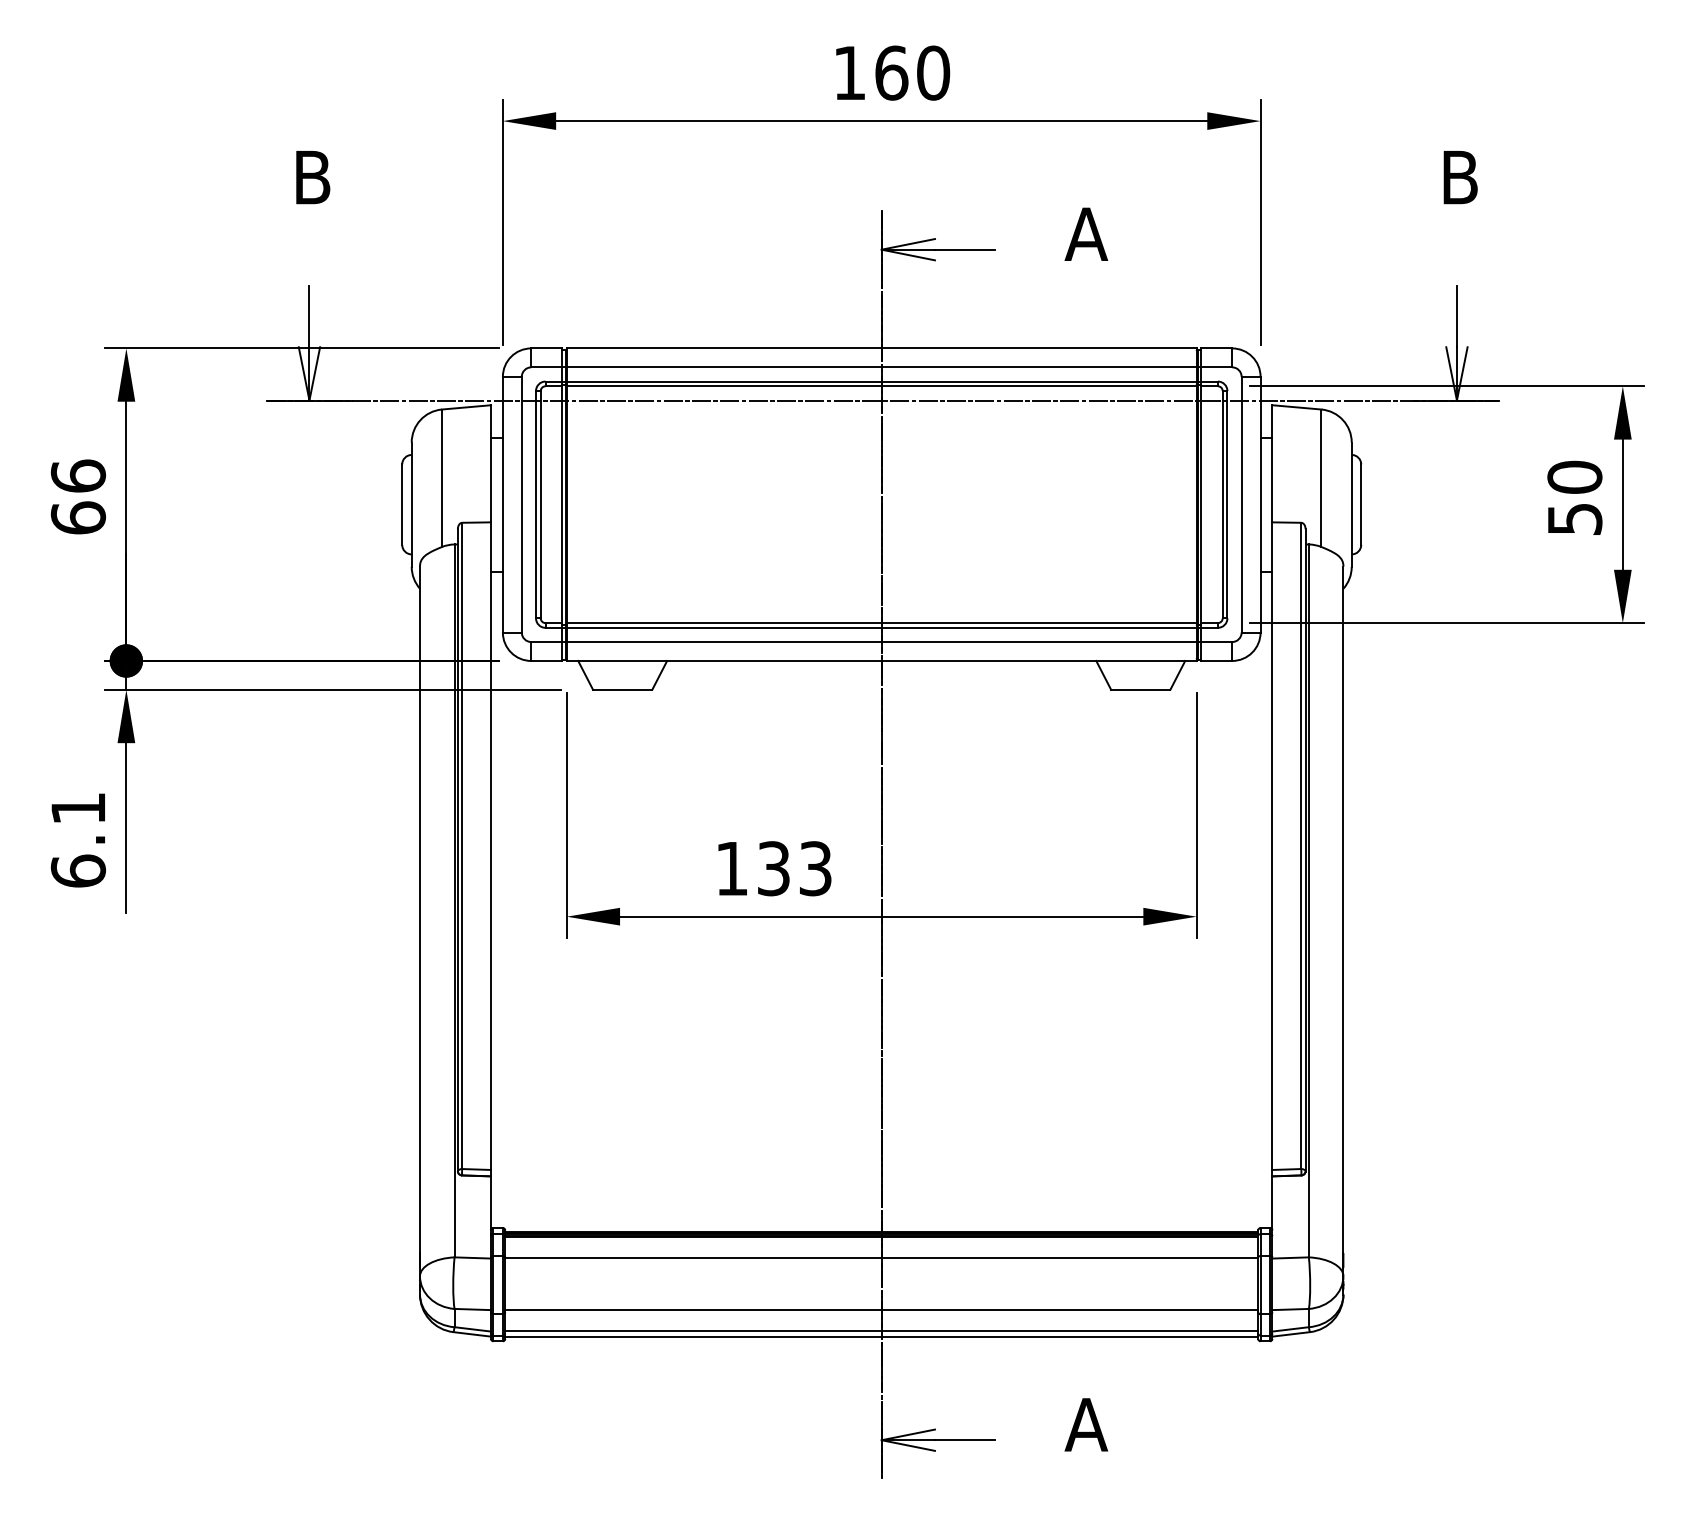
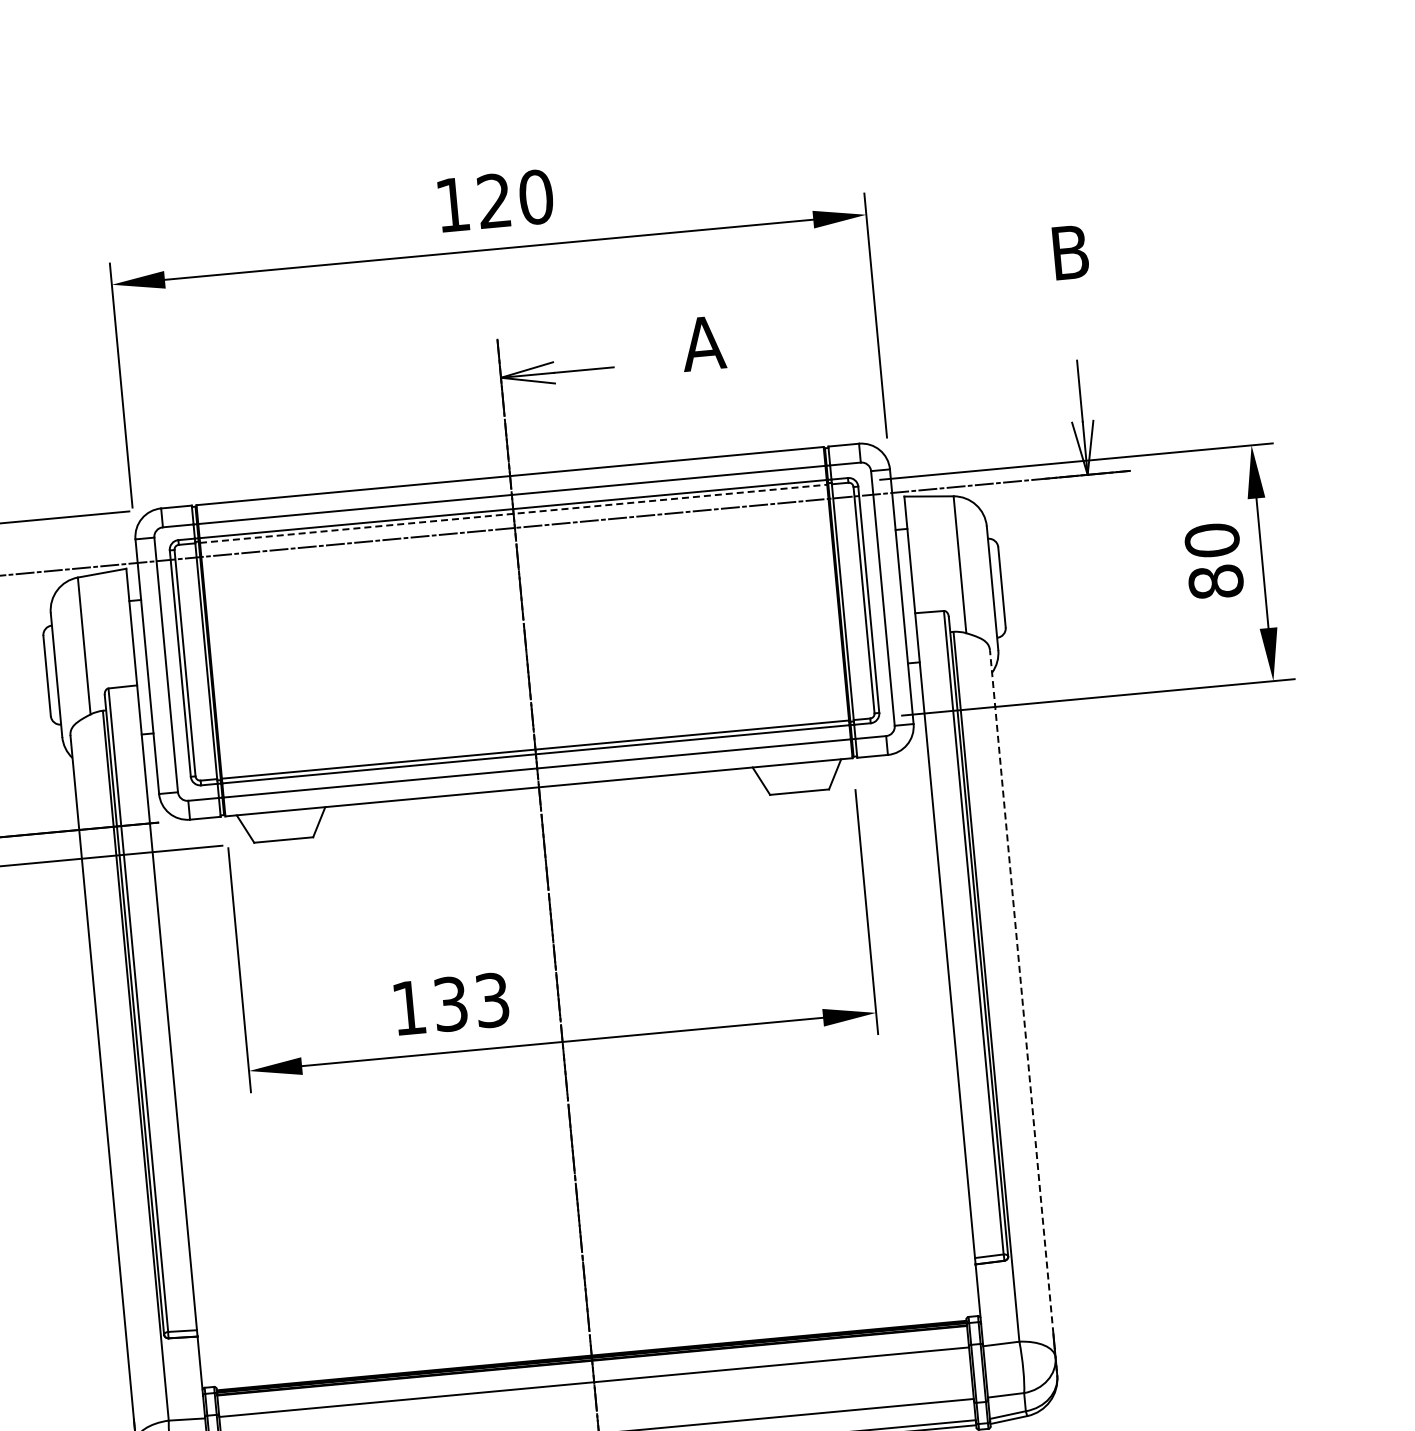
text: (891, 72) -> (494, 200), 160 -> 120
line: (881, 386) -> (513, 514), solid -> dashed
text: (1574, 518) -> (1215, 581), 50 -> 80
line: (1343, 909) -> (1021, 992), solid -> dashed

